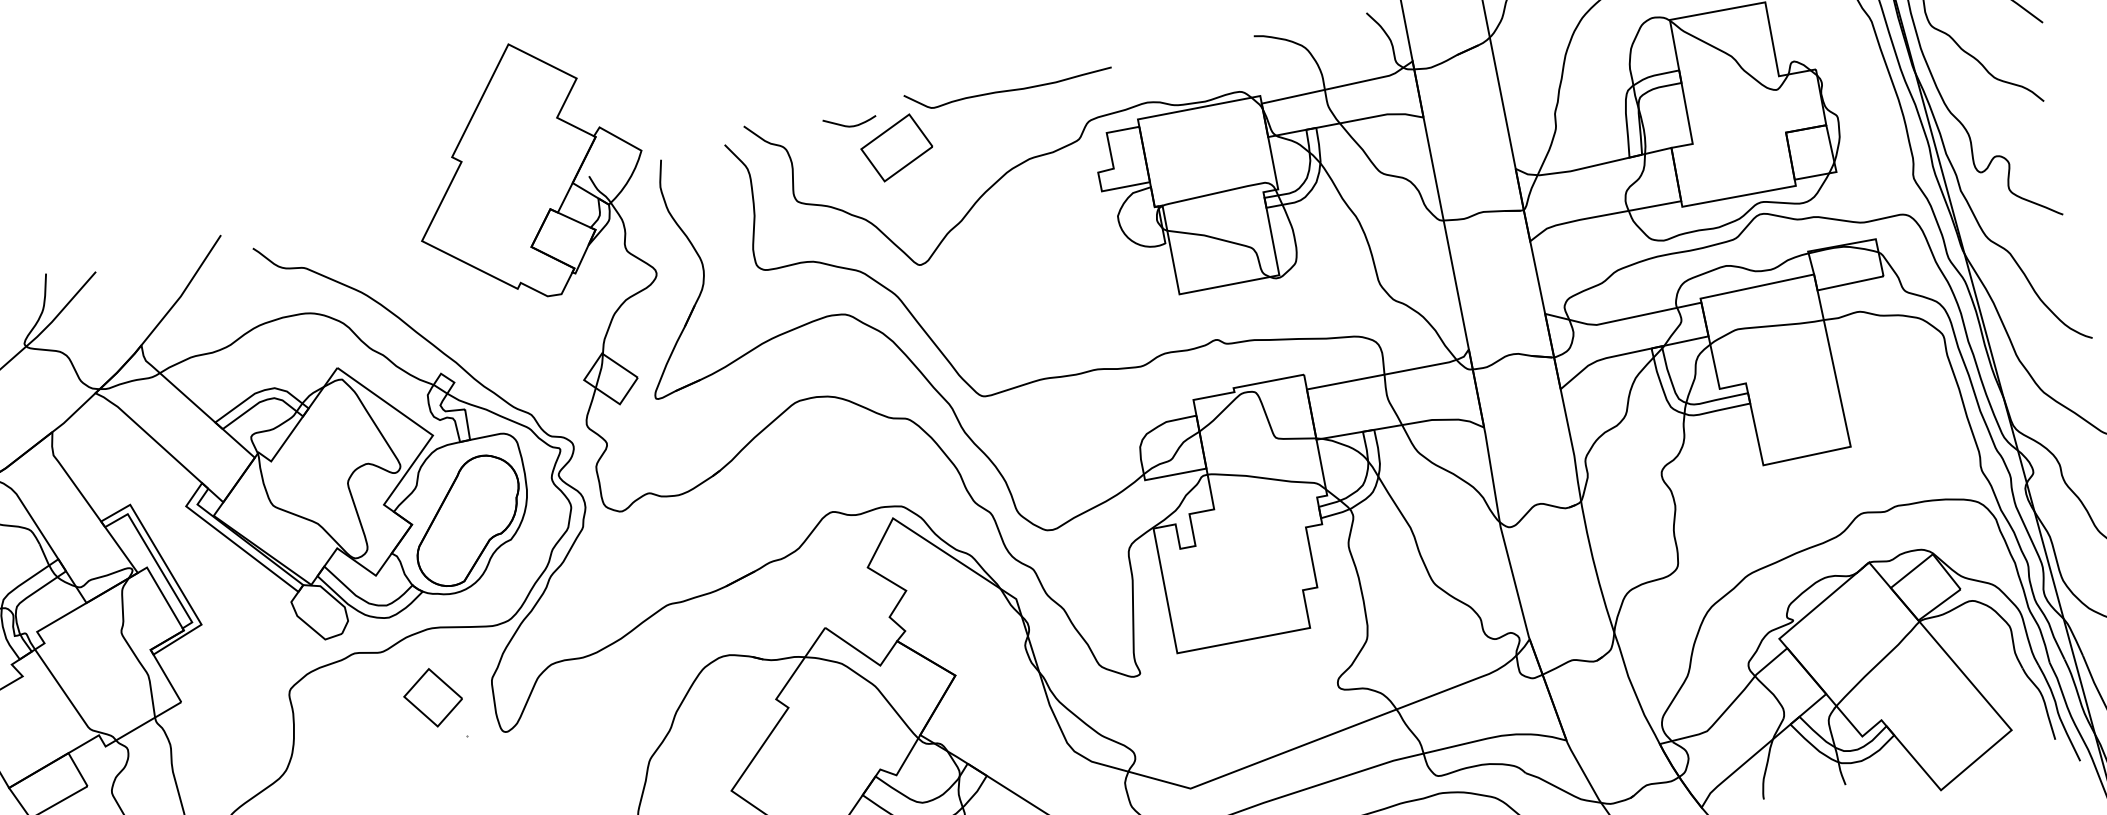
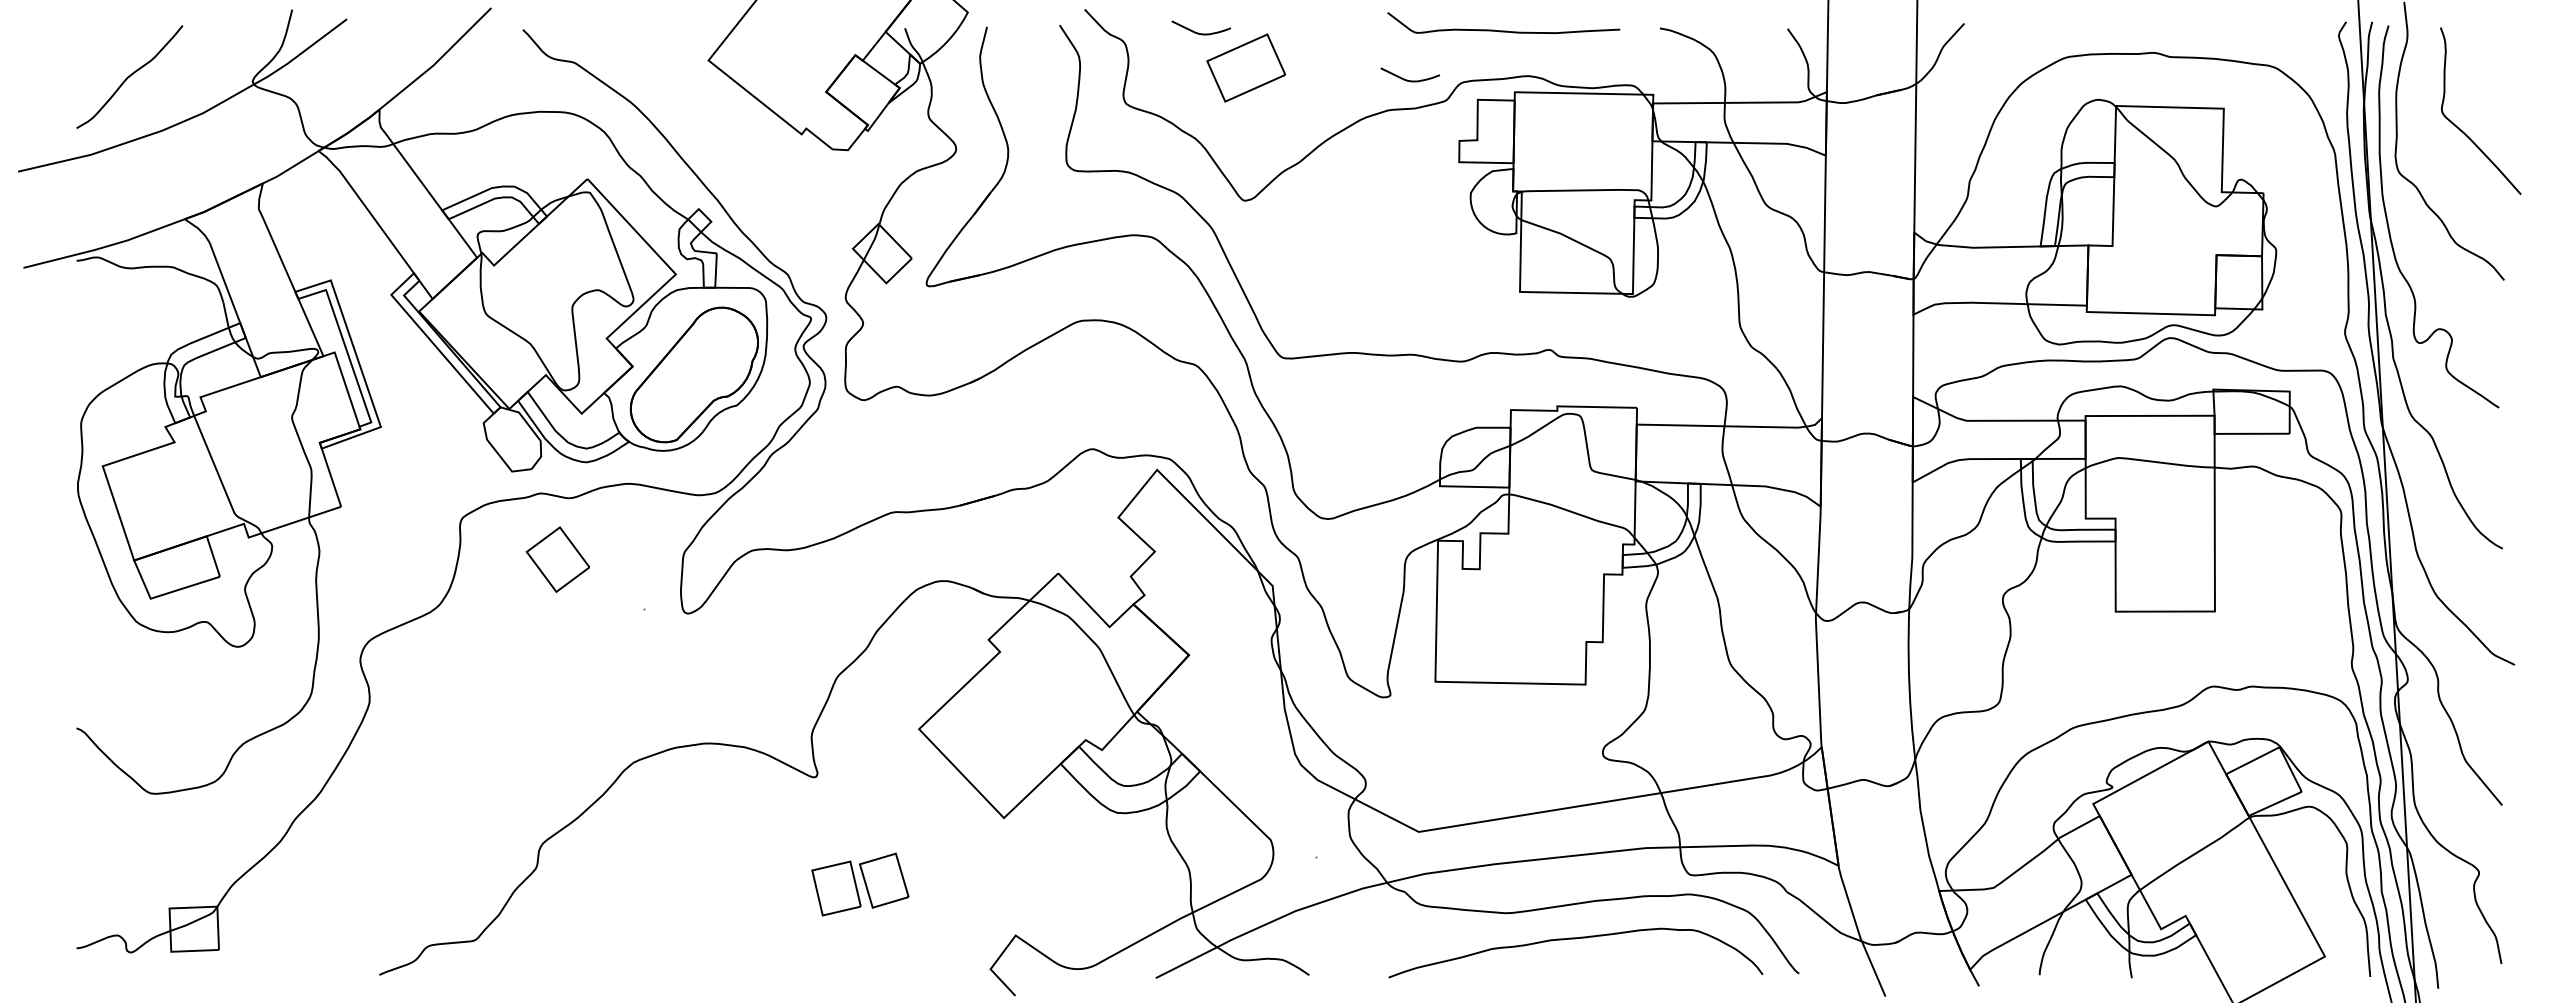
curve: (1009, 89) -> (1503, 30), moved
curve: (1041, 128) -> (1407, 79), added
part: (432, 697) -> (557, 559), moved

